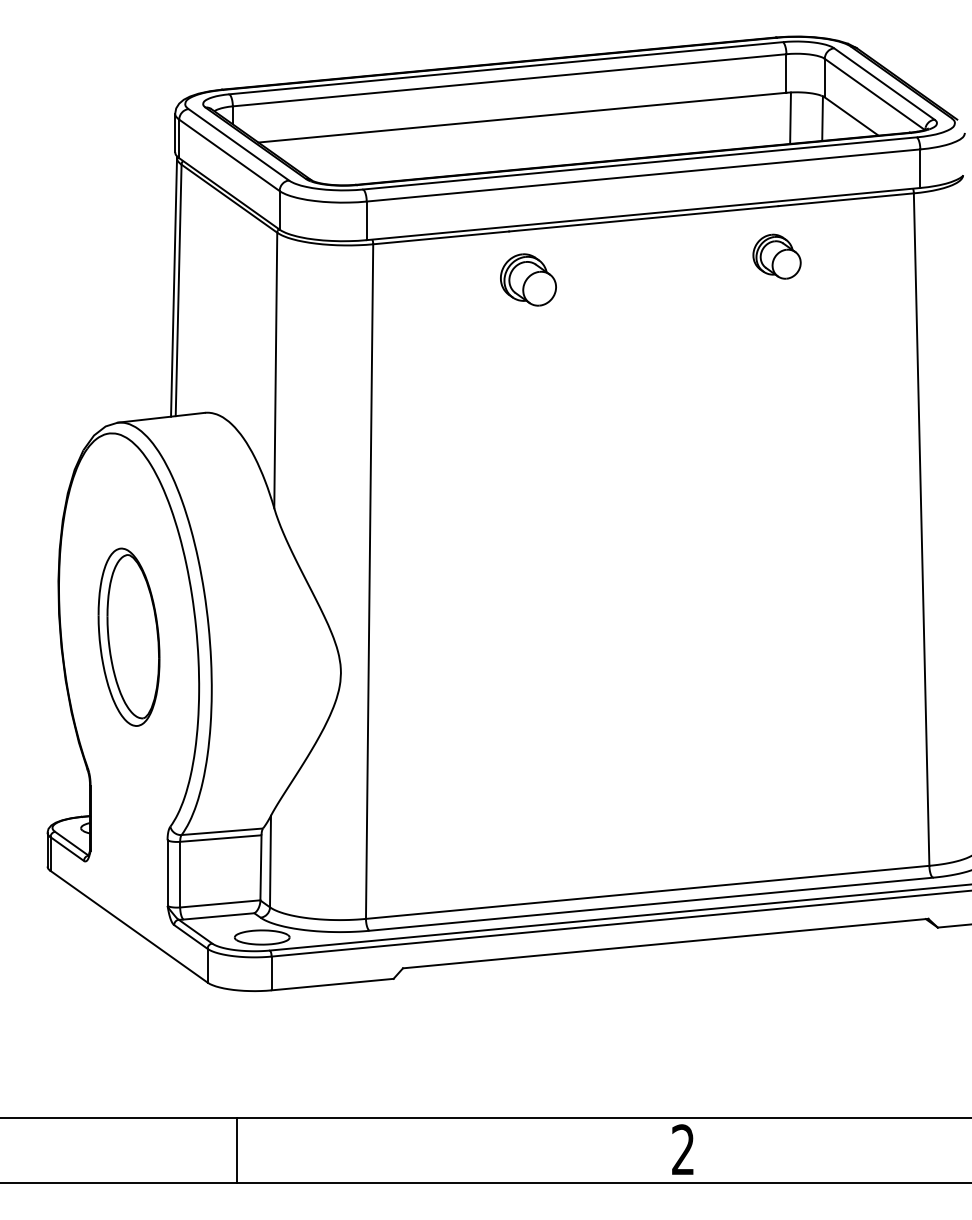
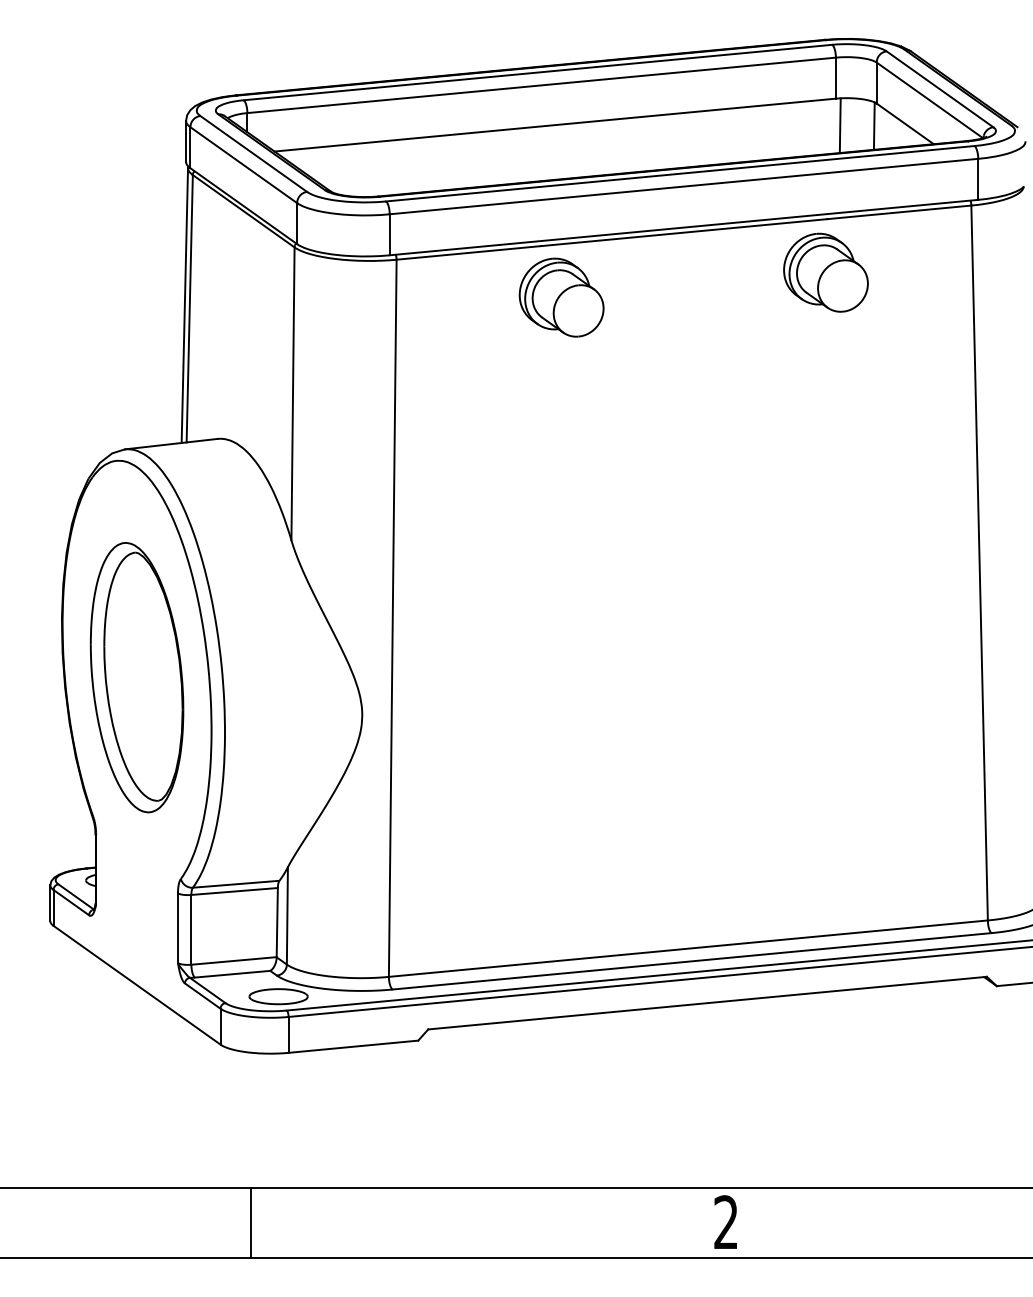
part: (776, 256) -> (825, 272), size x1.67
part: (528, 279) -> (561, 297), size x1.43
part: (128, 636) -> (136, 676), size x1.43

